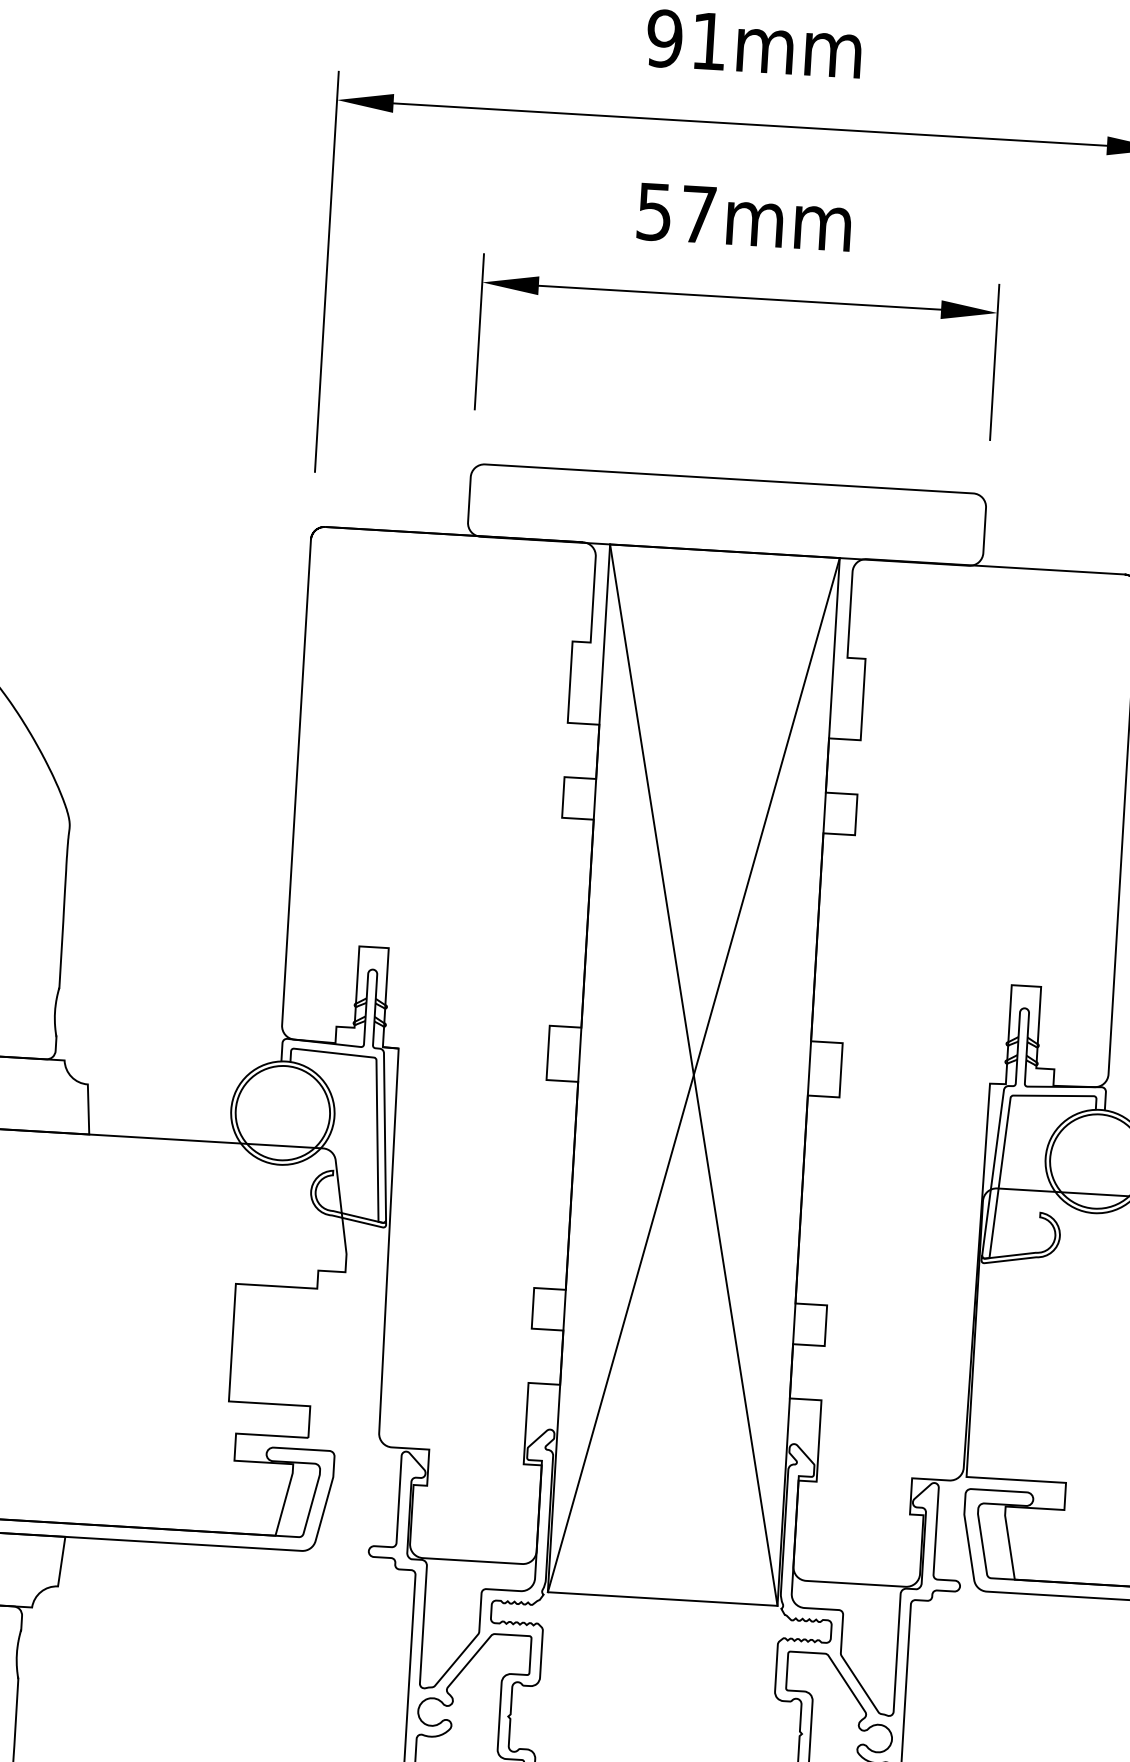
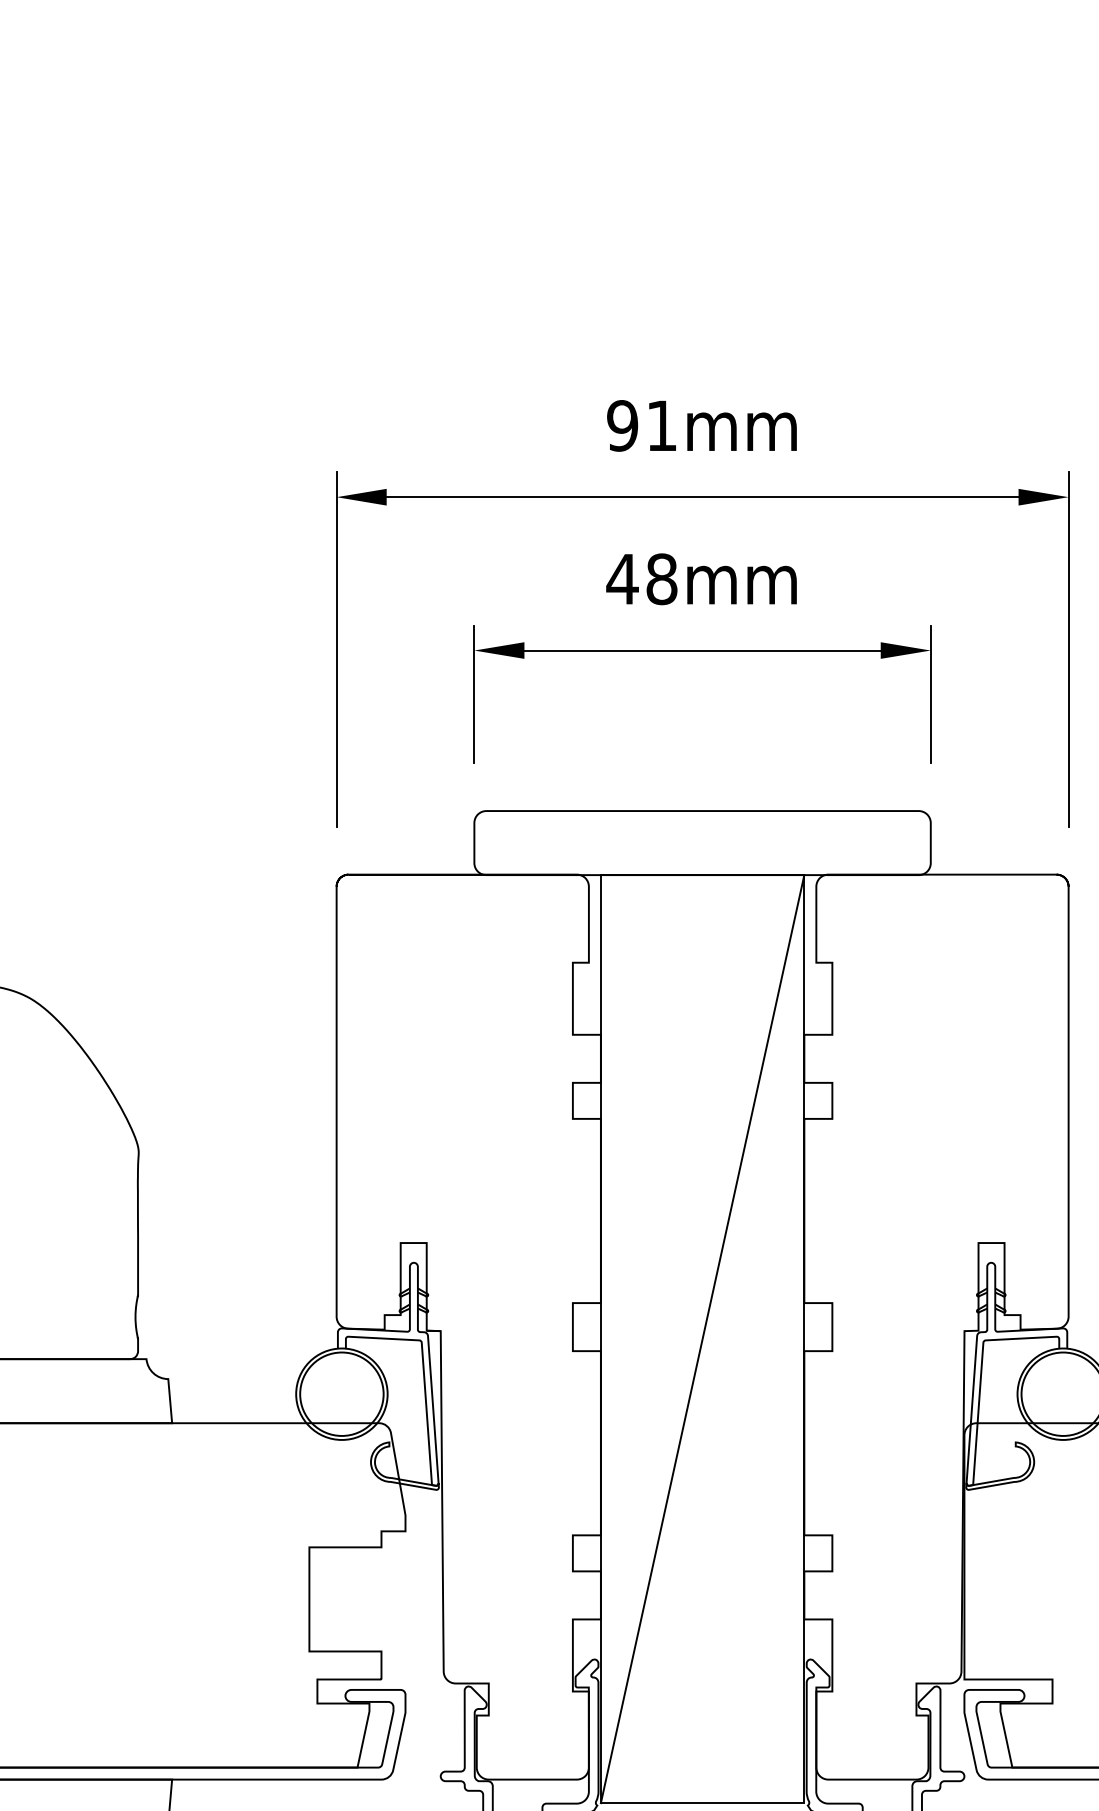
text: (675, 213) -> (641, 579), 57mm -> 48mm
line: (693, 1075) -> (702, 1339), removed

